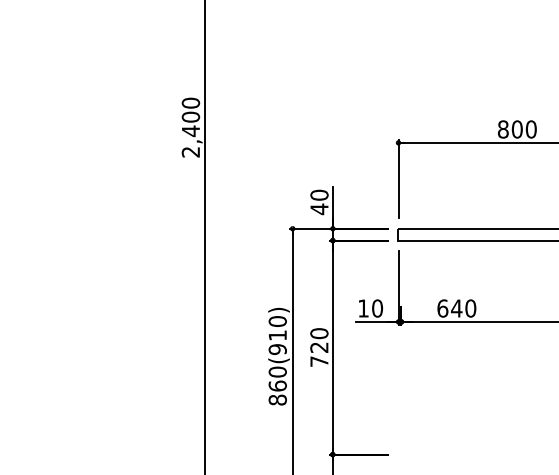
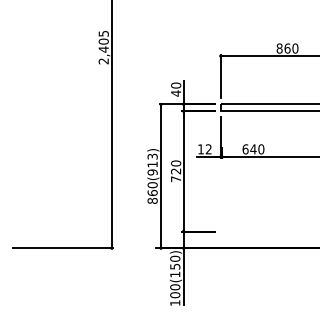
text: (190, 102) -> (103, 33), 2,400 -> 2,405
text: (517, 129) -> (287, 48), 800 -> 860
text: (376, 308) -> (208, 149), 10 -> 12
text: (277, 321) -> (152, 156), 860(910) -> 860(913)

